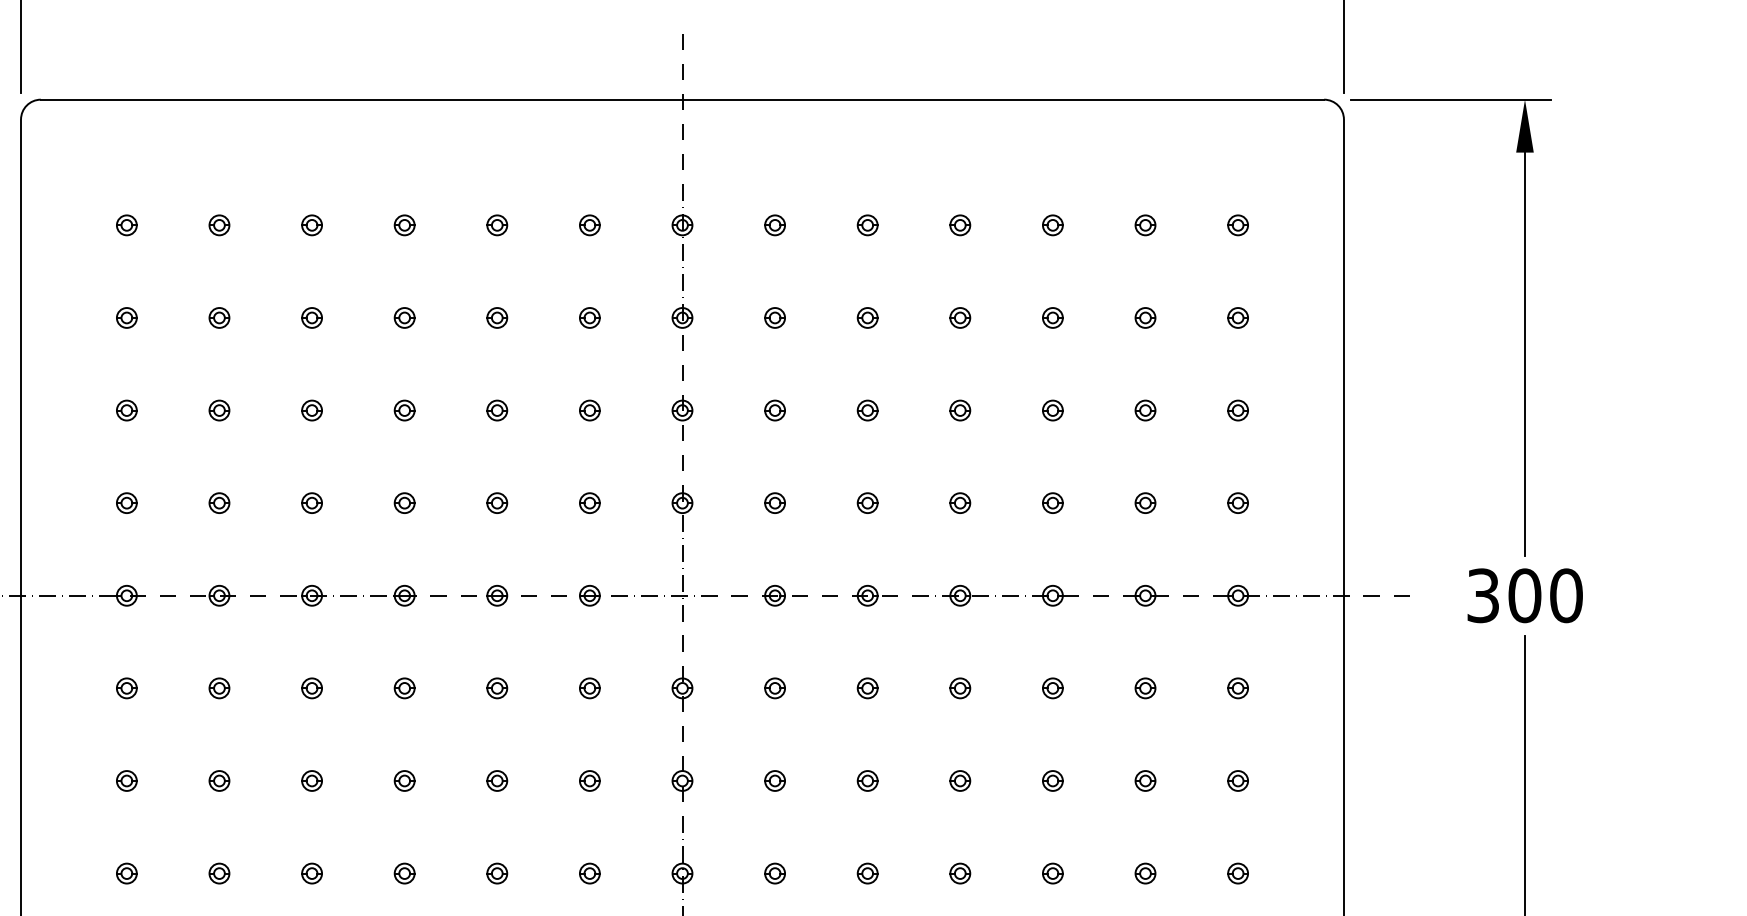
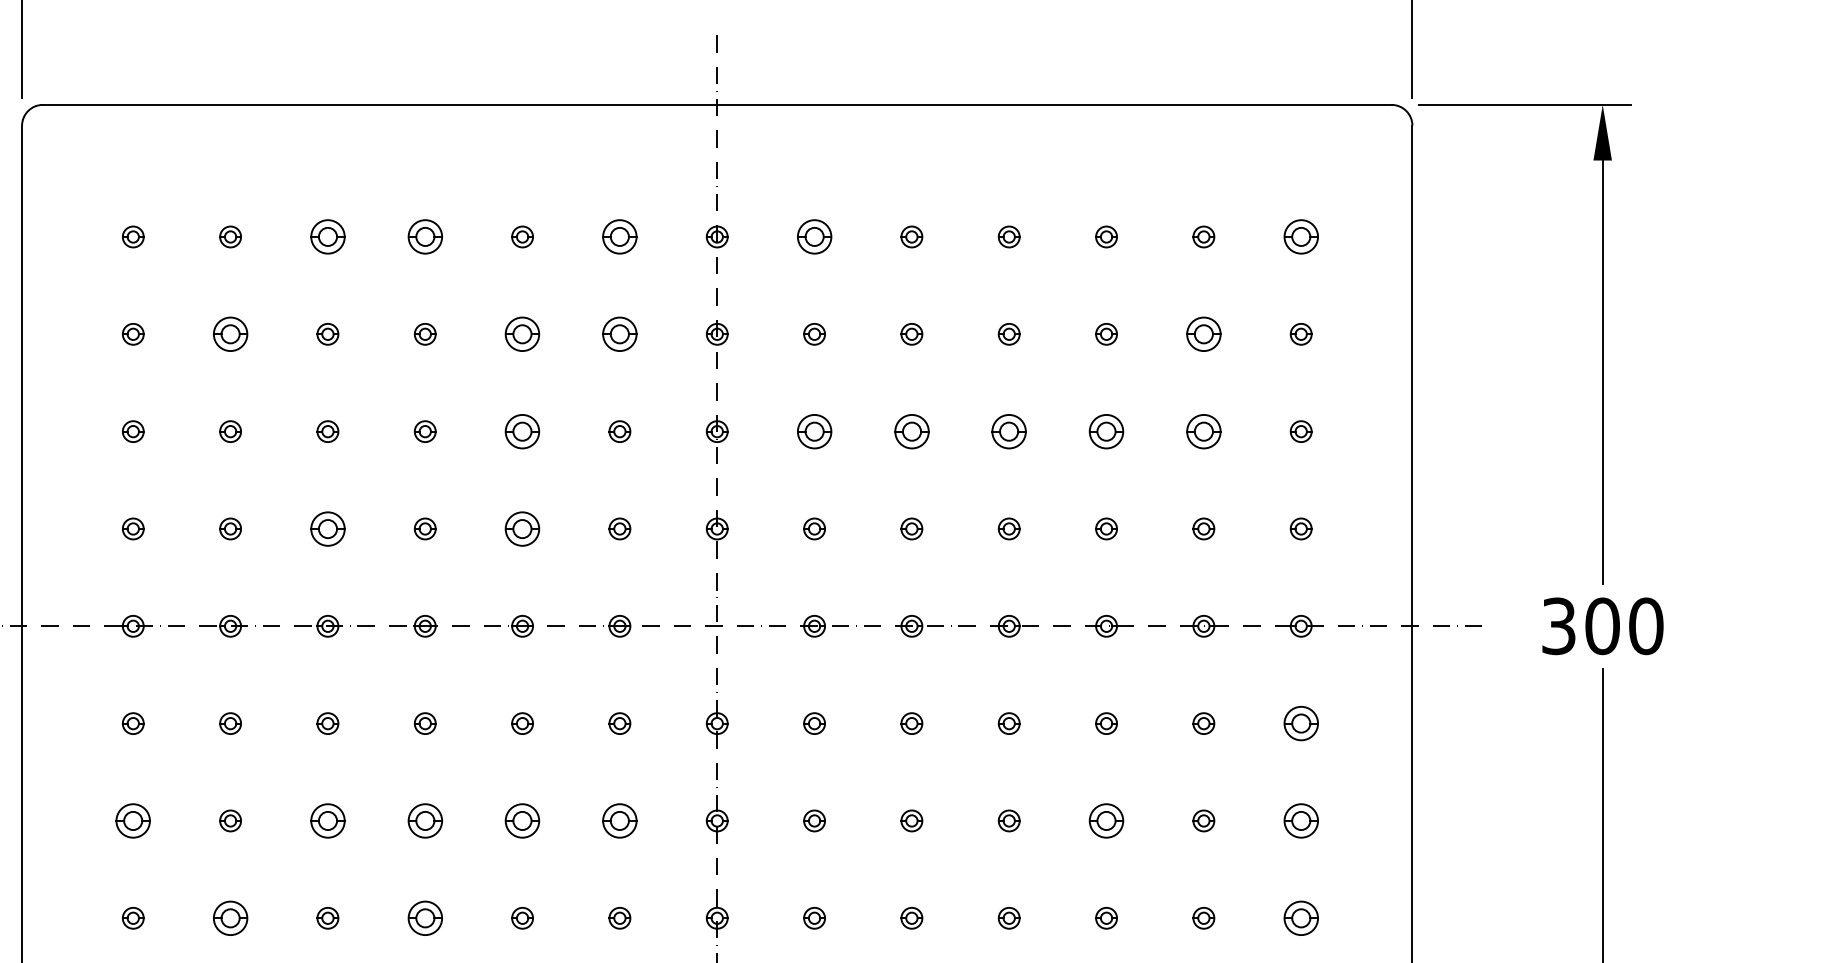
part: (311, 225) -> (327, 237), size x1.6
part: (404, 225) -> (425, 237), size x1.6
part: (589, 225) -> (619, 237), size x1.6
part: (774, 225) -> (813, 237), size x1.6
part: (1237, 225) -> (1300, 237), size x1.6
part: (219, 317) -> (230, 333), size x1.6
part: (497, 317) -> (522, 333), size x1.6
part: (589, 317) -> (619, 333), size x1.6
part: (1145, 317) -> (1203, 333), size x1.6
part: (497, 410) -> (522, 431), size x1.6
part: (774, 410) -> (813, 431), size x1.6
part: (867, 410) -> (911, 431), size x1.6
part: (960, 410) -> (1009, 431), size x1.6
part: (1052, 410) -> (1106, 431), size x1.6
part: (1145, 410) -> (1203, 431), size x1.6
part: (311, 502) -> (327, 528), size x1.6
part: (497, 502) -> (522, 528), size x1.6
part: (1237, 688) -> (1300, 723), size x1.6
part: (126, 780) -> (132, 820), size x1.6
part: (311, 780) -> (327, 820), size x1.6
part: (404, 780) -> (425, 820), size x1.6
part: (497, 780) -> (522, 820), size x1.6
part: (589, 780) -> (619, 820), size x1.6
part: (1052, 780) -> (1106, 820), size x1.6
part: (1237, 780) -> (1300, 820), size x1.6
part: (219, 873) -> (230, 918), size x1.6
part: (404, 873) -> (425, 918), size x1.6
part: (1237, 873) -> (1300, 918), size x1.6

